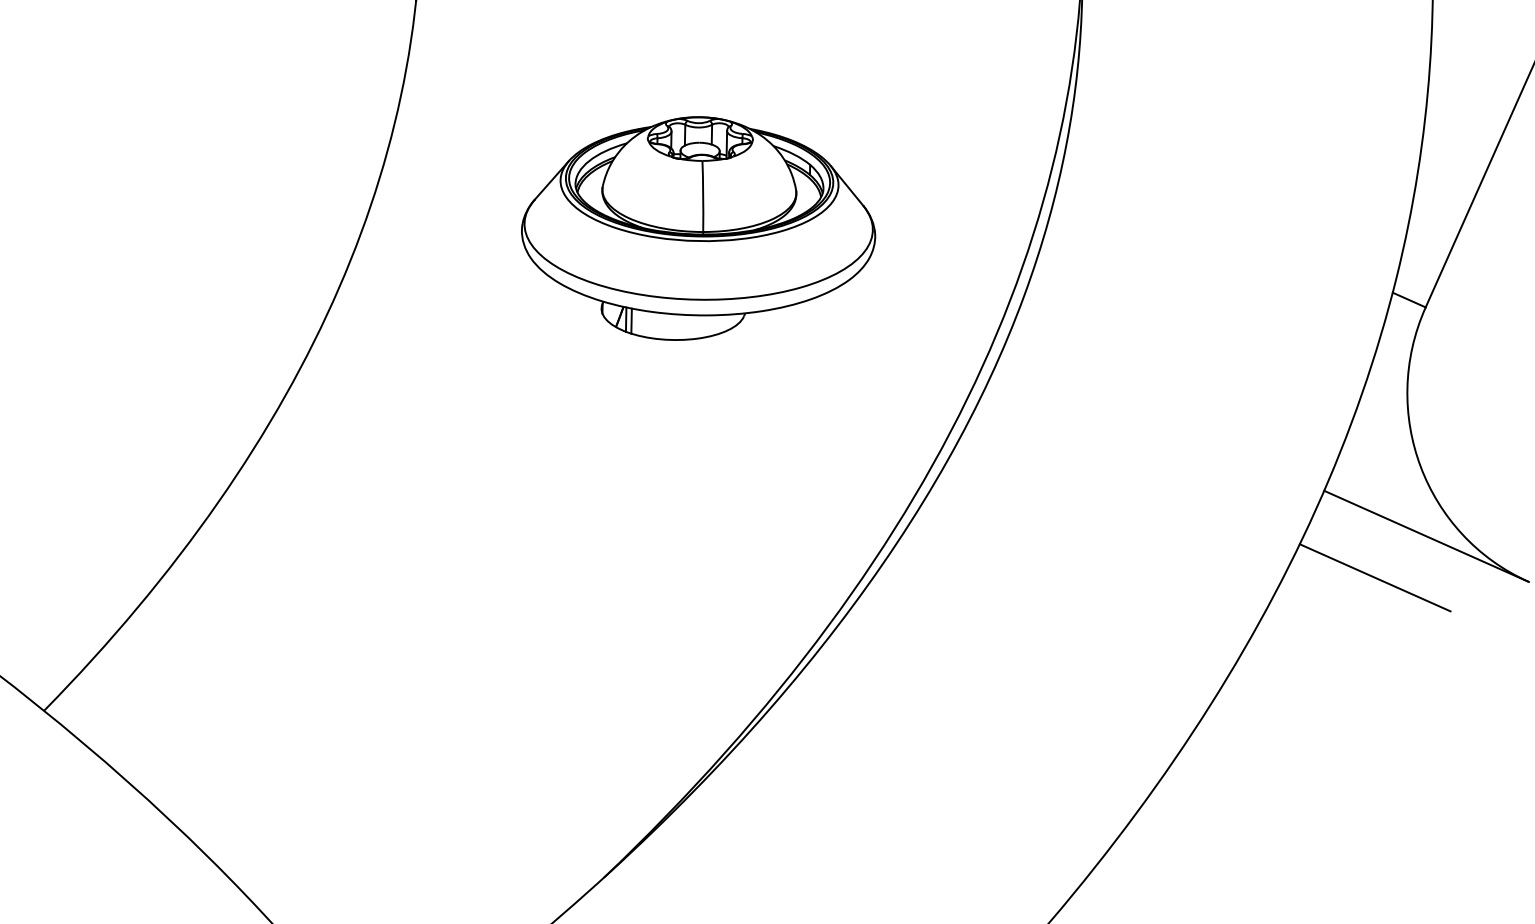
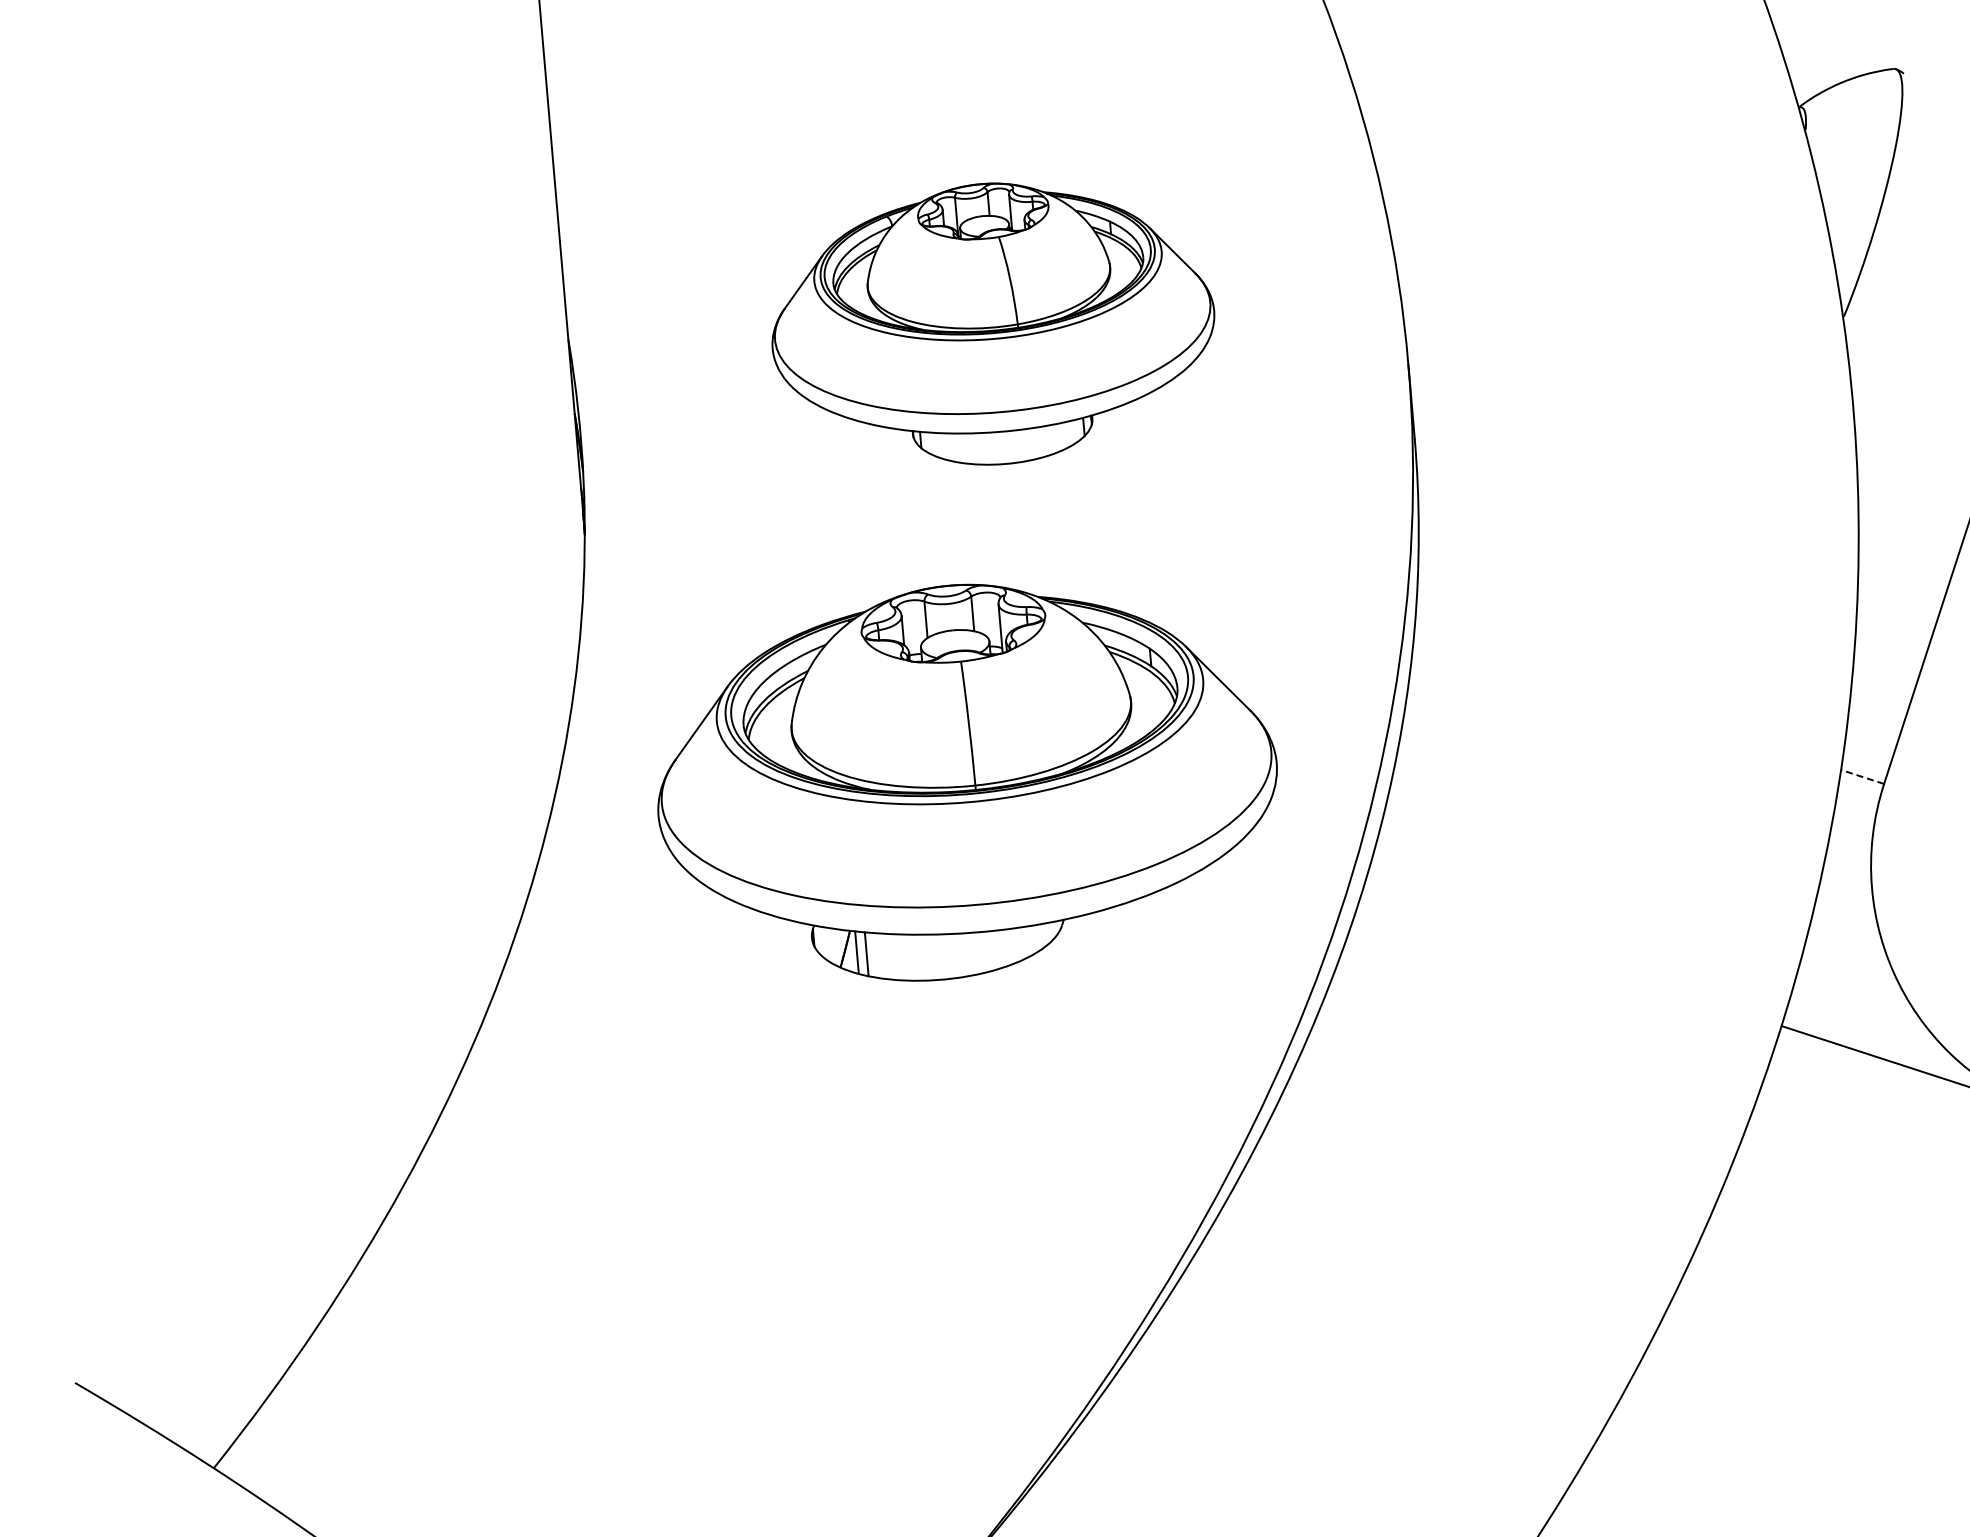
part: (698, 229) -> (967, 782), size x1.4
line: (1409, 299) -> (1862, 776), solid -> dashed
line: (1375, 577) -> (1856, 1127), removed

